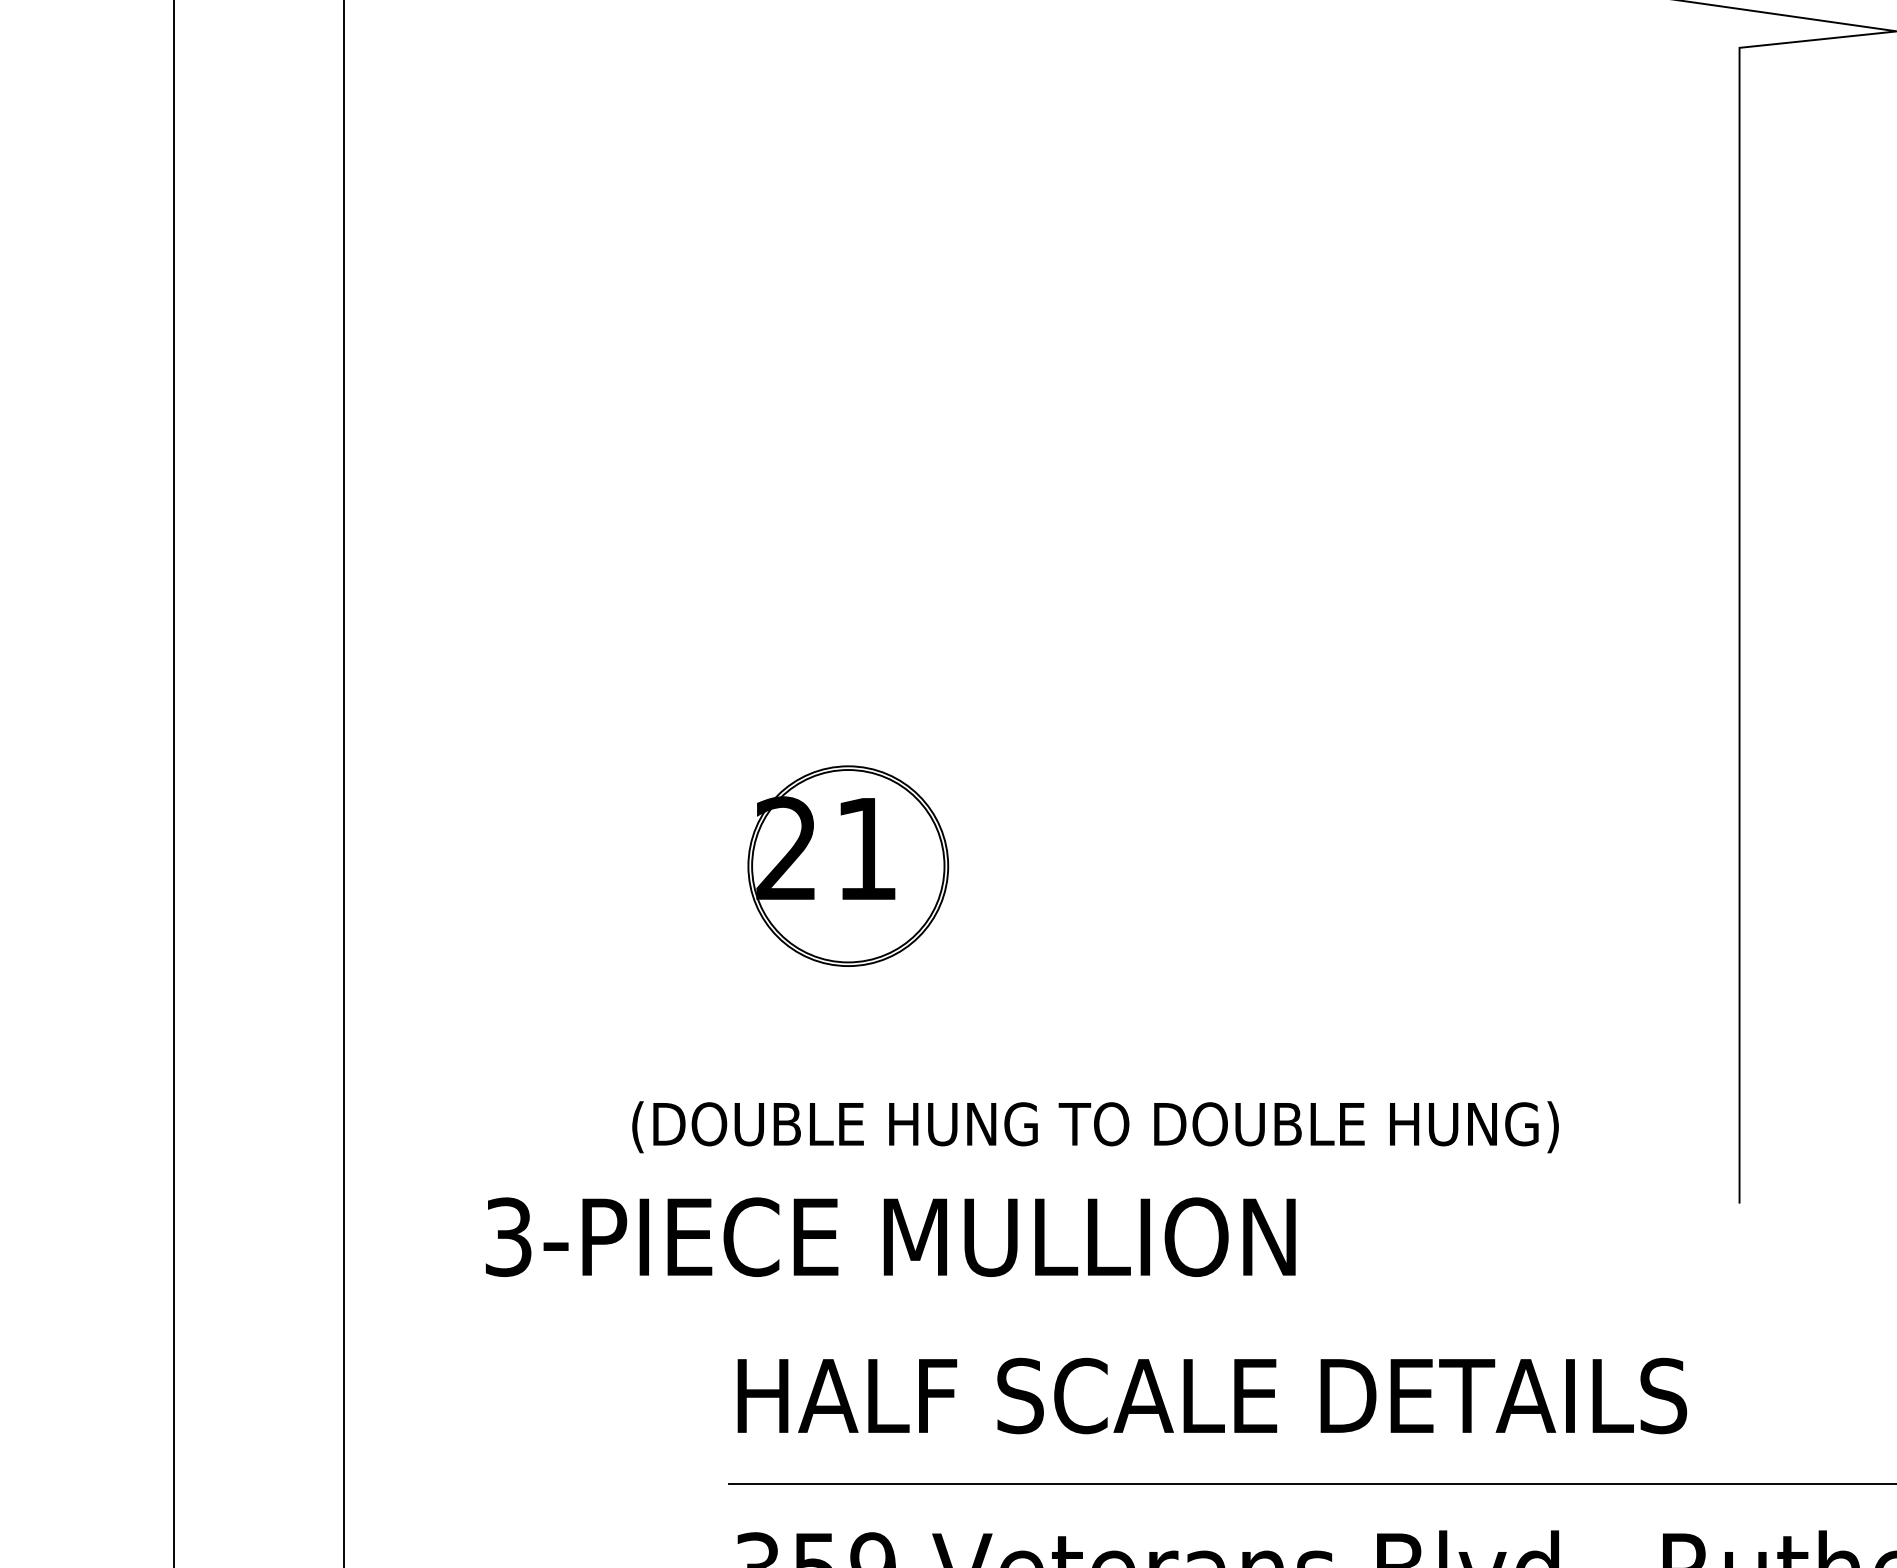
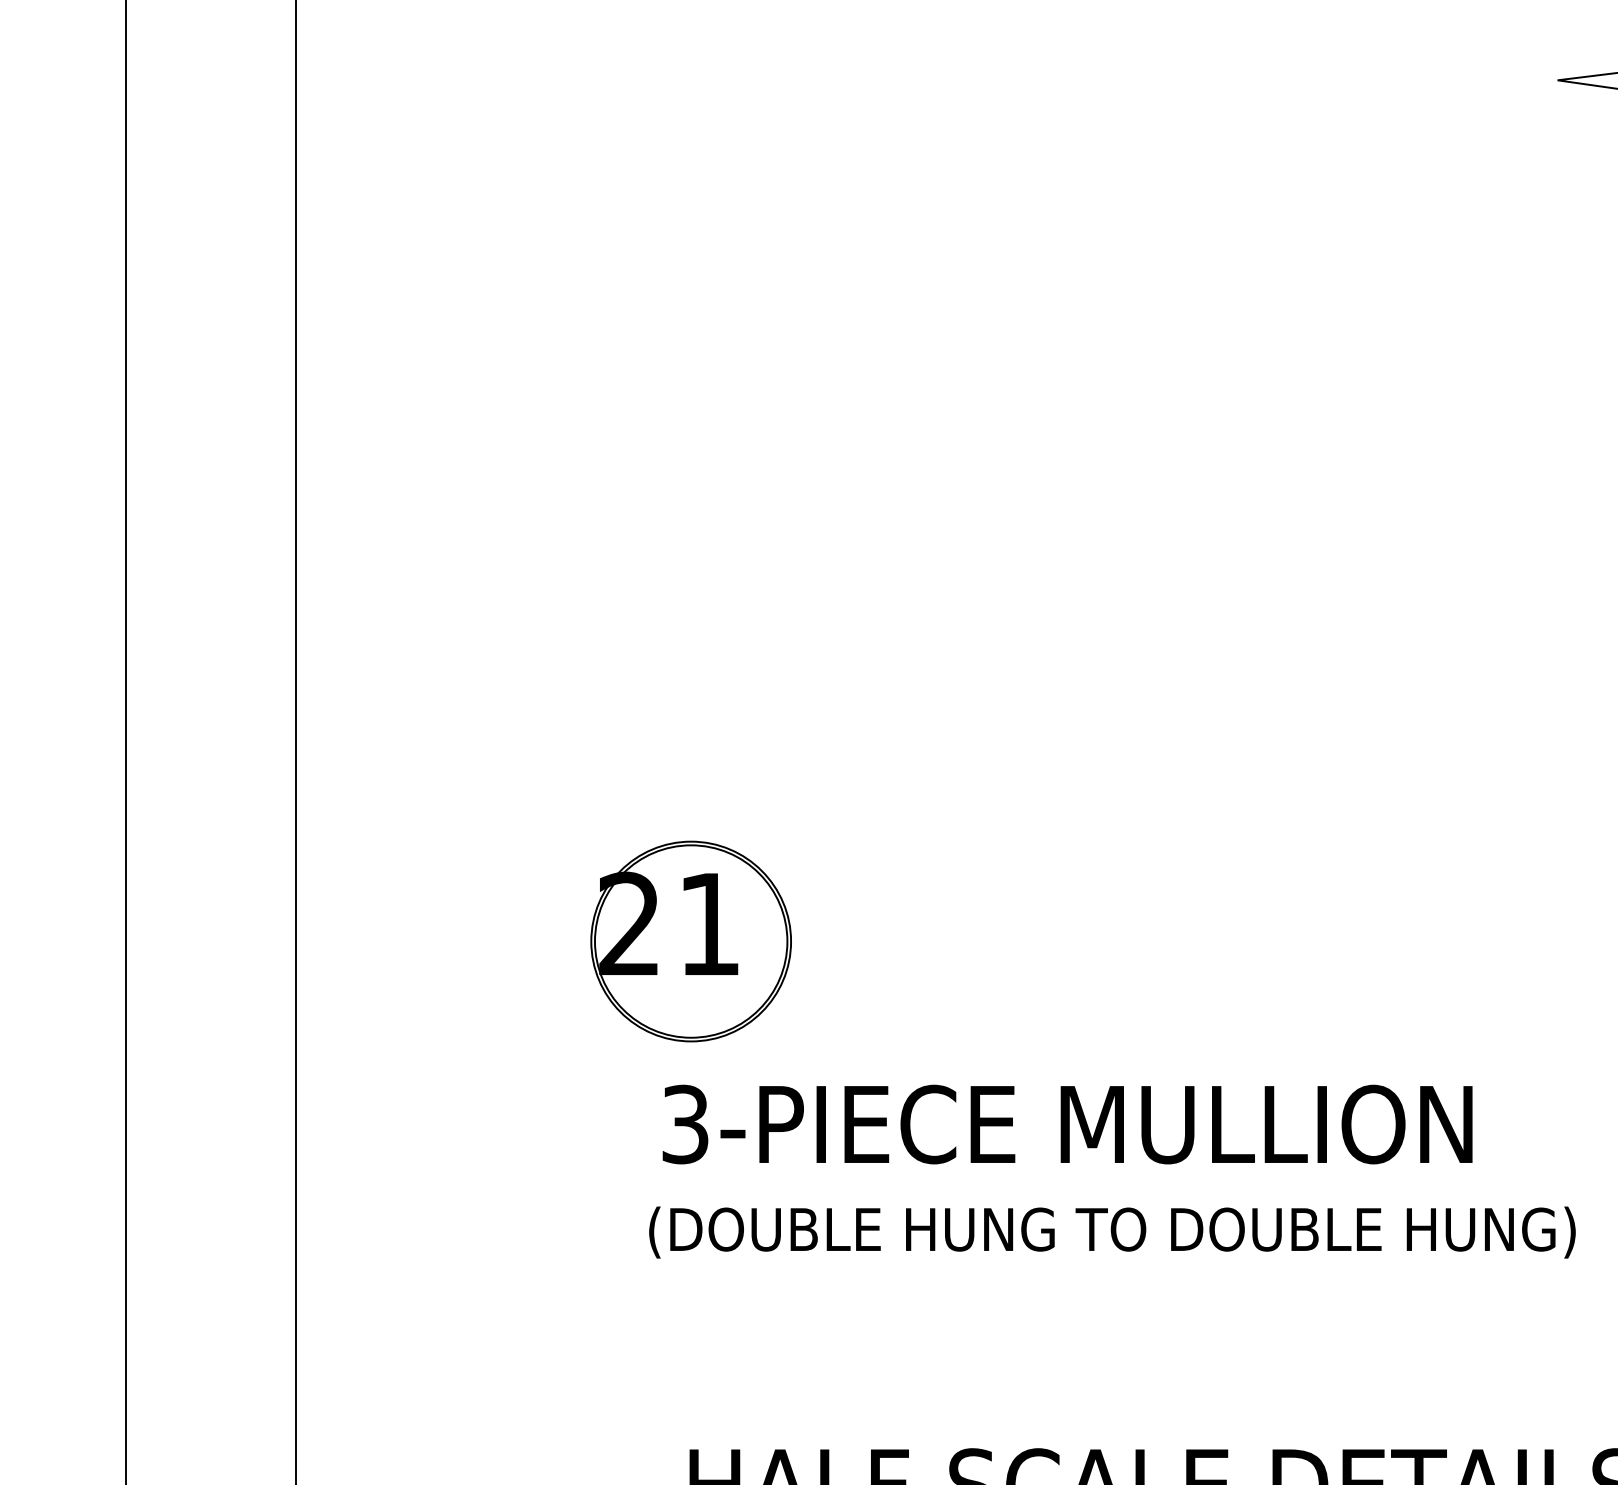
part: (848, 865) -> (691, 940), moved
text: (1095, 1127) -> (1112, 1232), moved
text: (890, 1236) -> (1067, 1123), moved

